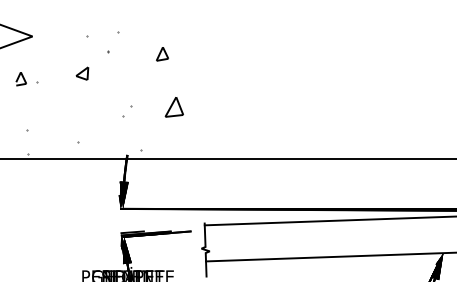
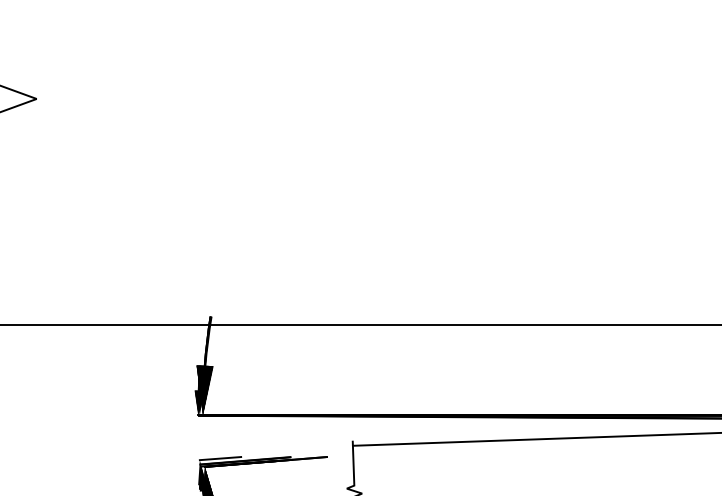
hatch: (99, 93) -> (159, 203), removed

